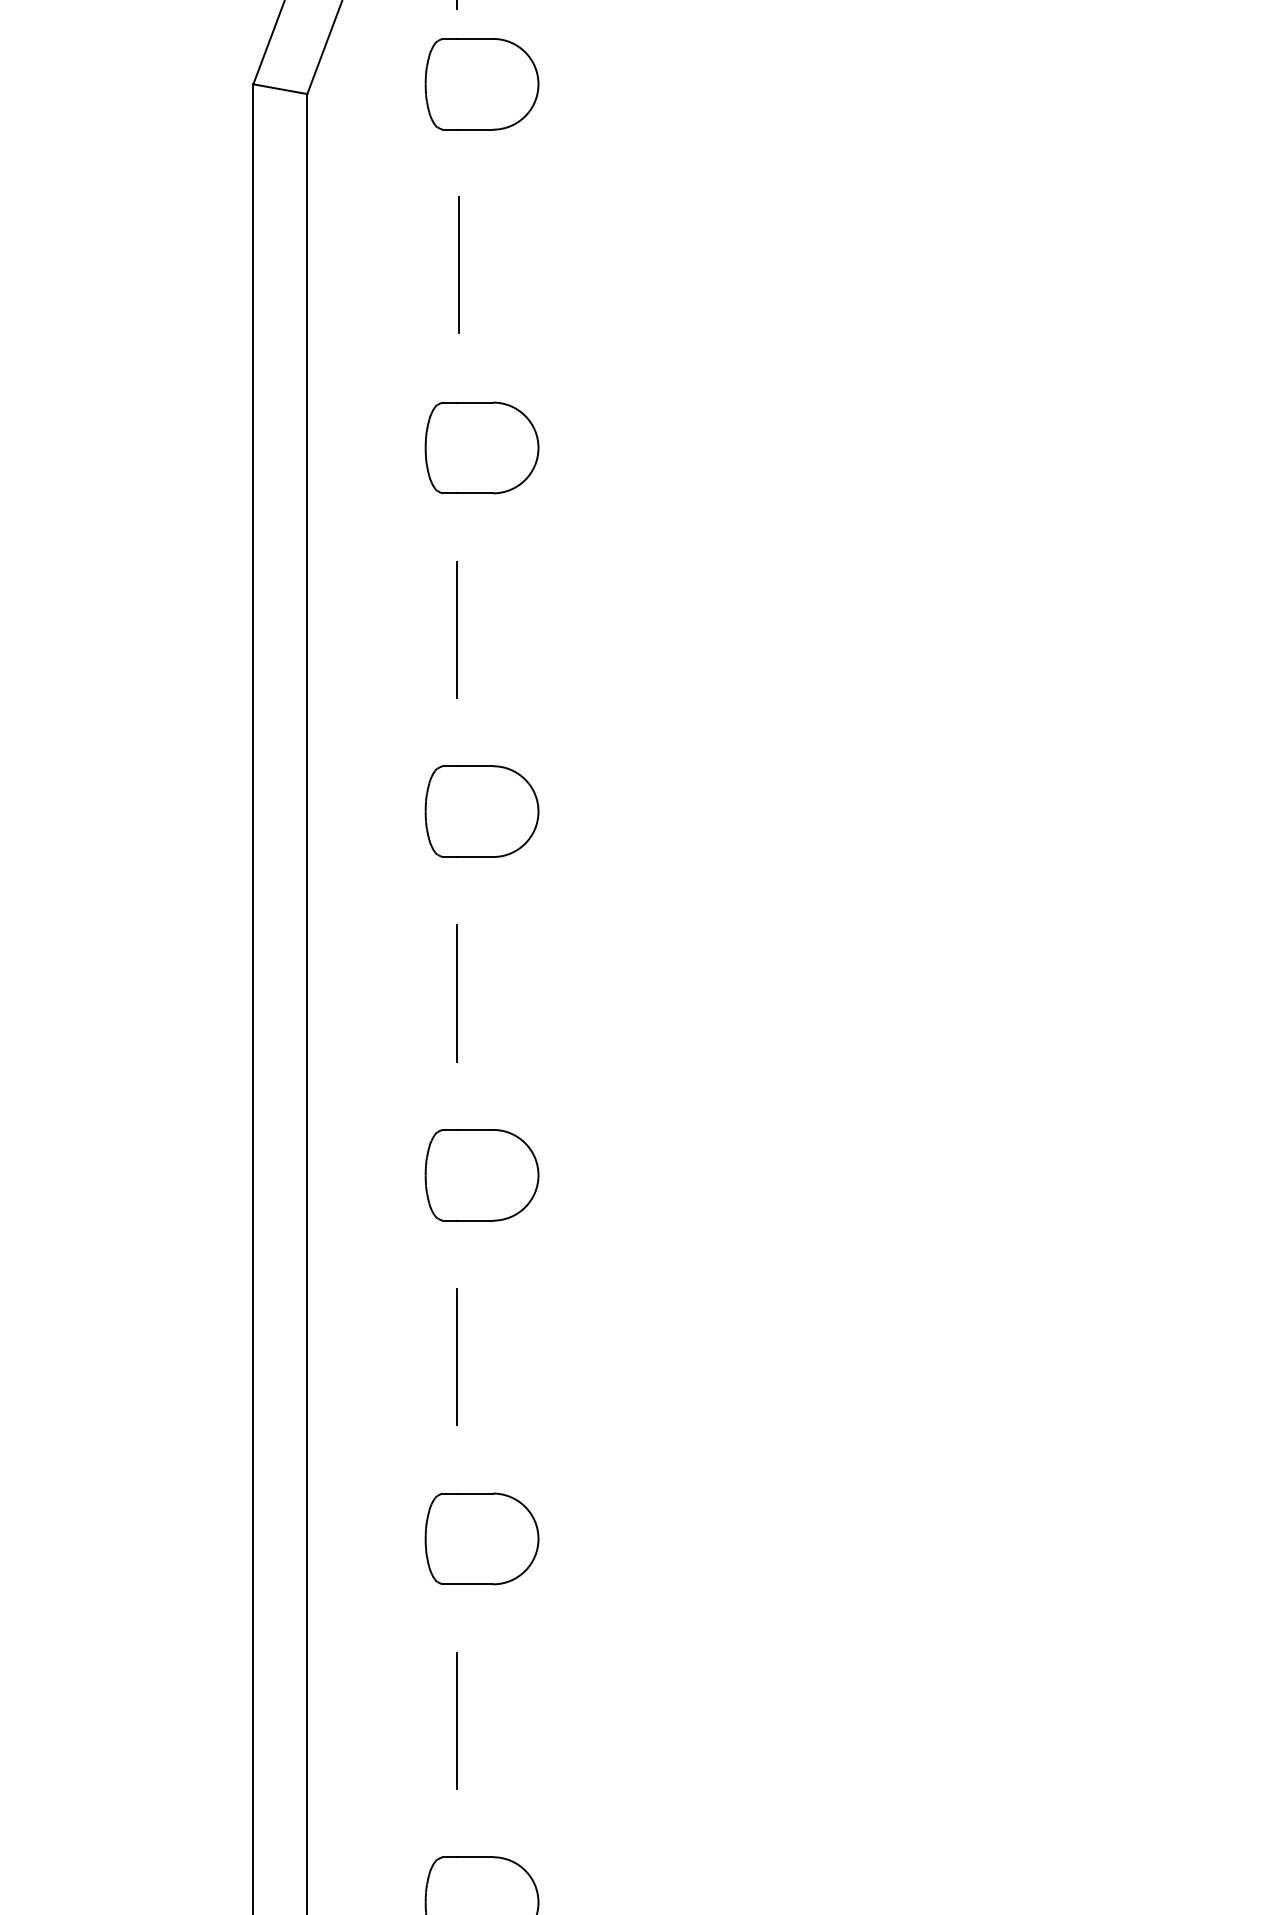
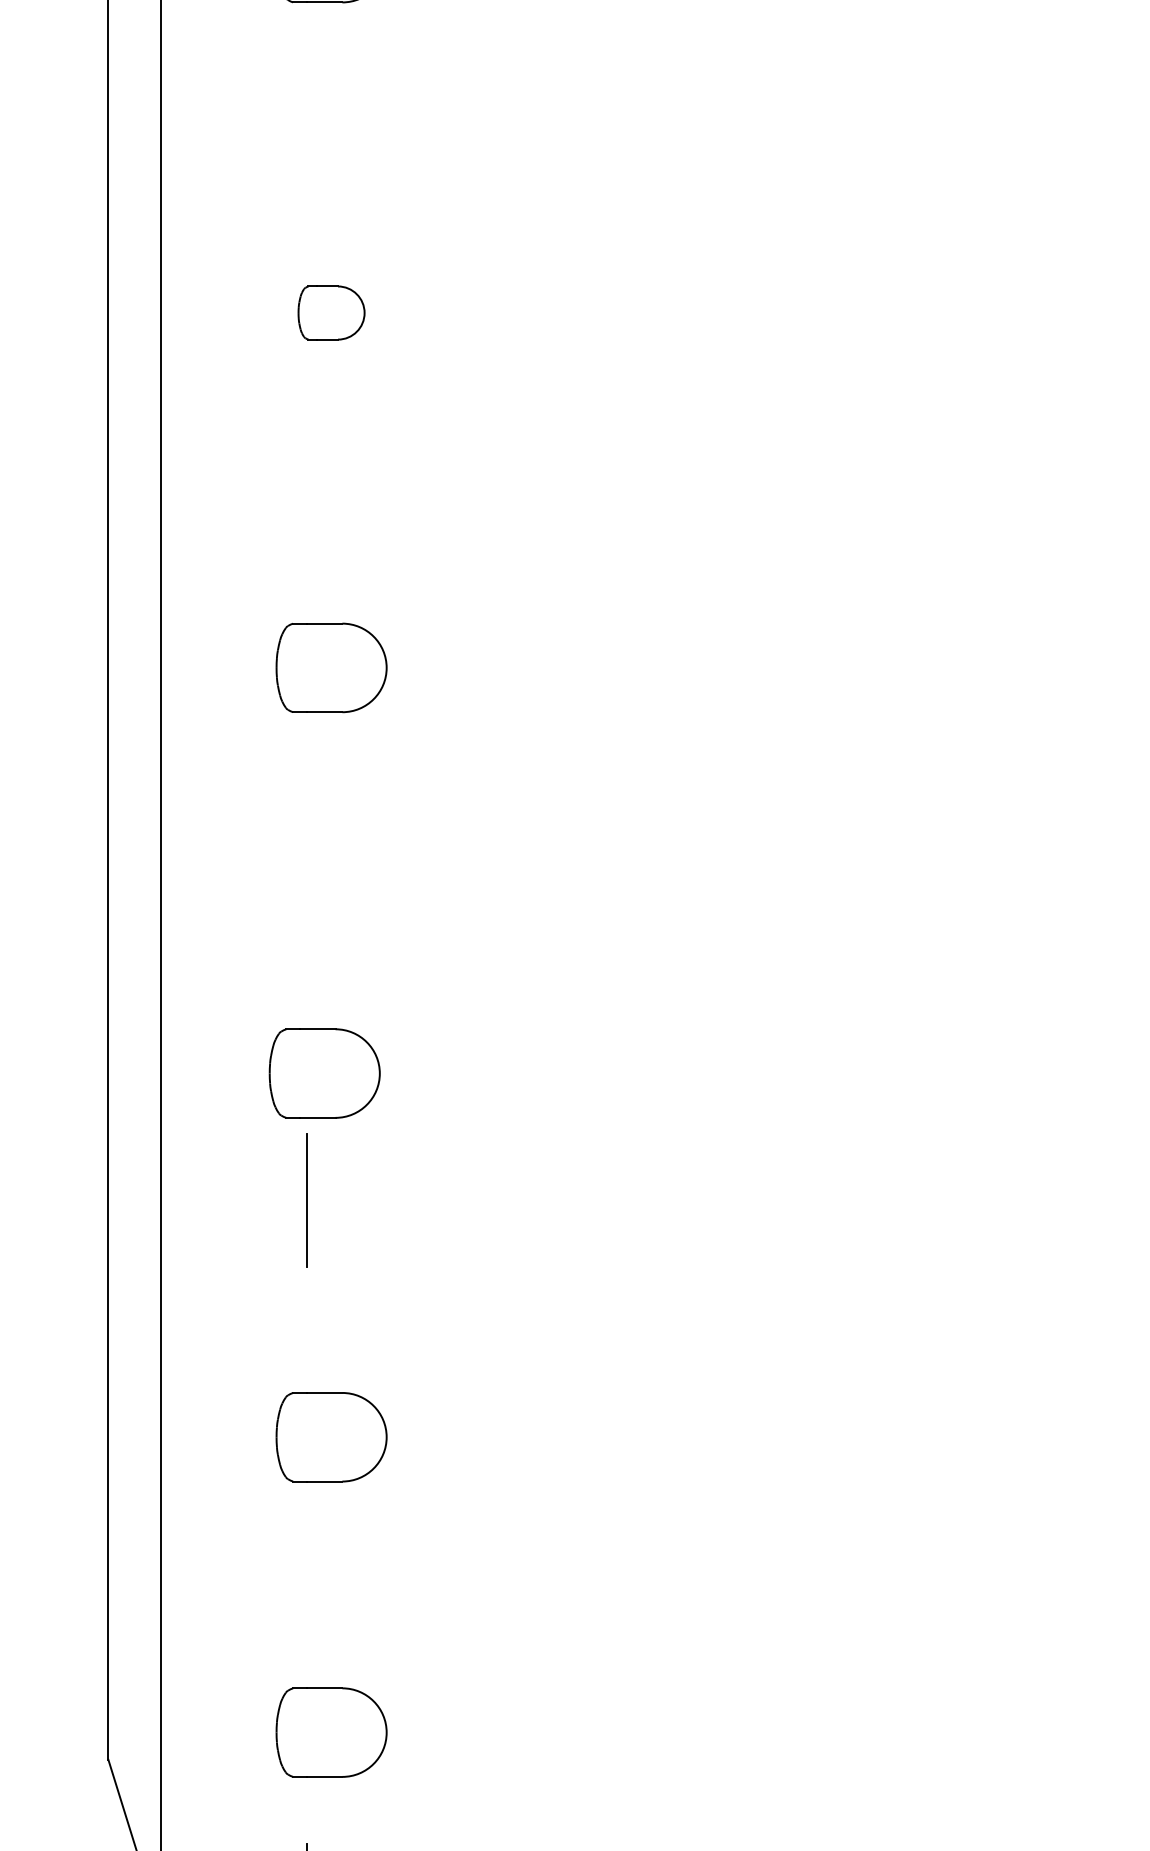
line: (459, 264) -> (309, 133), removed
part: (481, 447) -> (331, 312), size x0.6
line: (456, 629) -> (306, 490), removed
line: (456, 993) -> (306, 845), removed
part: (481, 1175) -> (324, 1073), moved
part: (481, 1538) -> (331, 1436), moved
line: (456, 1720) -> (306, 1554), removed

